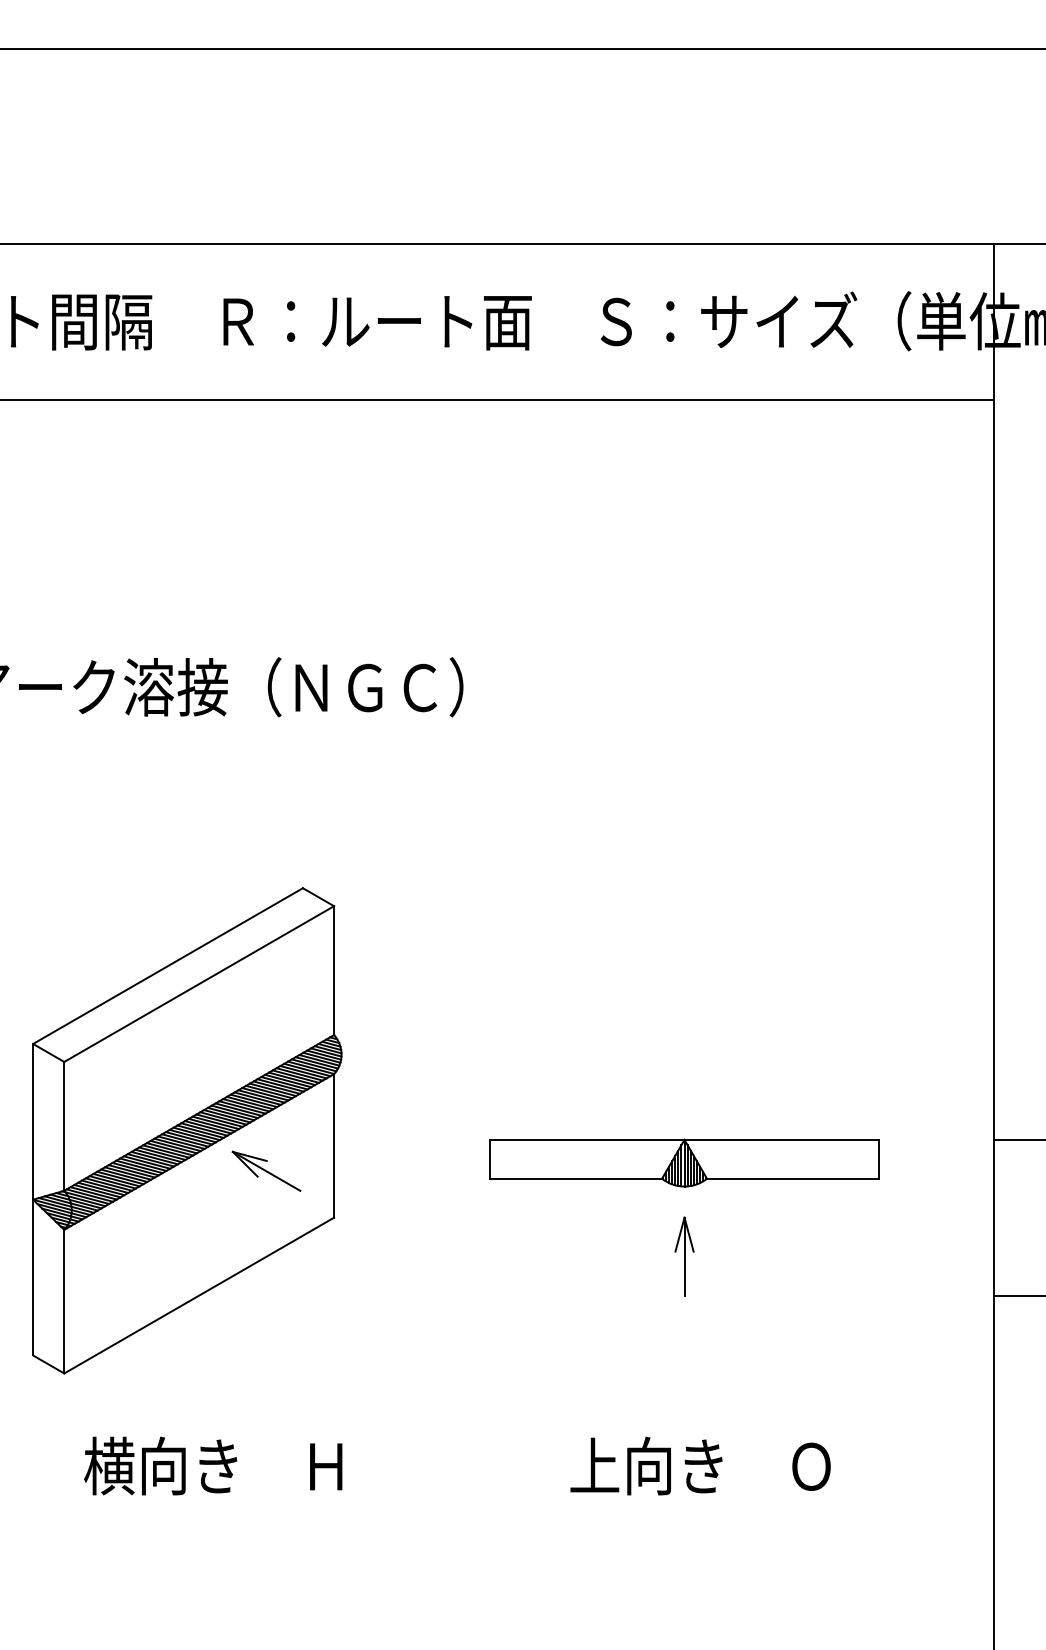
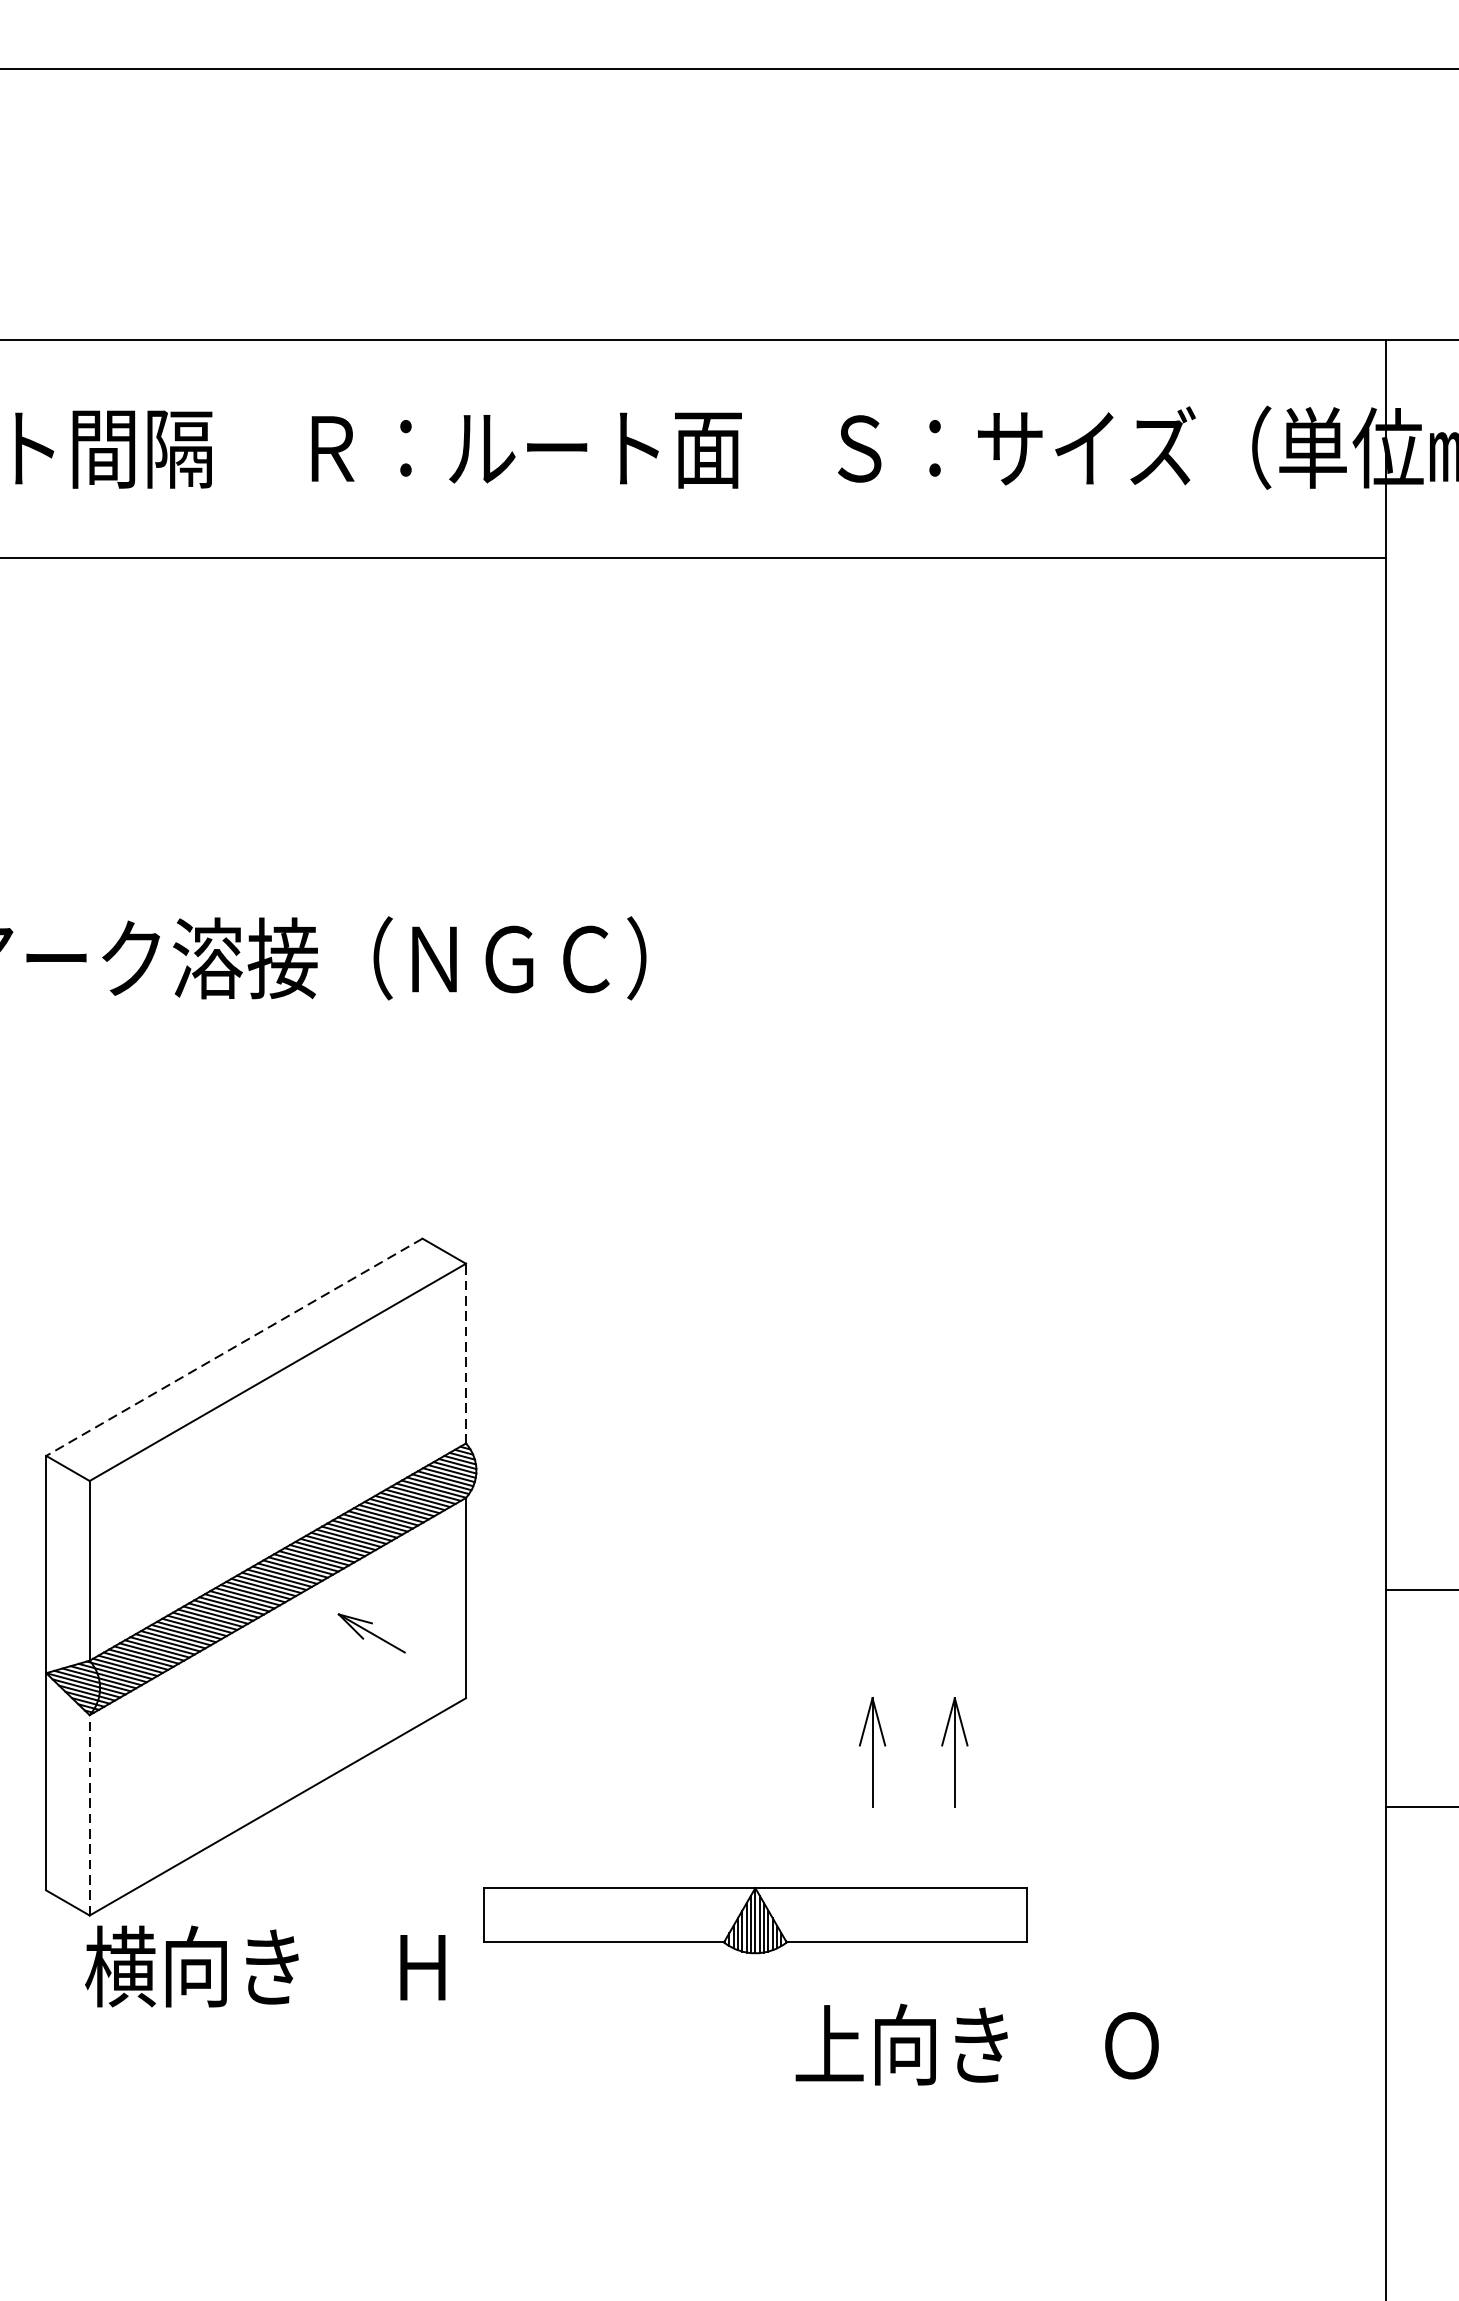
line: (168, 966) -> (235, 1347), solid -> dashed
line: (334, 970) -> (466, 1353), solid -> dashed
part: (684, 1162) -> (755, 1919), moved
part: (266, 1170) -> (371, 1632), size x0.7
part: (625, 1256) -> (872, 1752), added
line: (64, 1301) -> (89, 1815), solid -> dashed
text: (213, 1465) -> (265, 1965), moved

